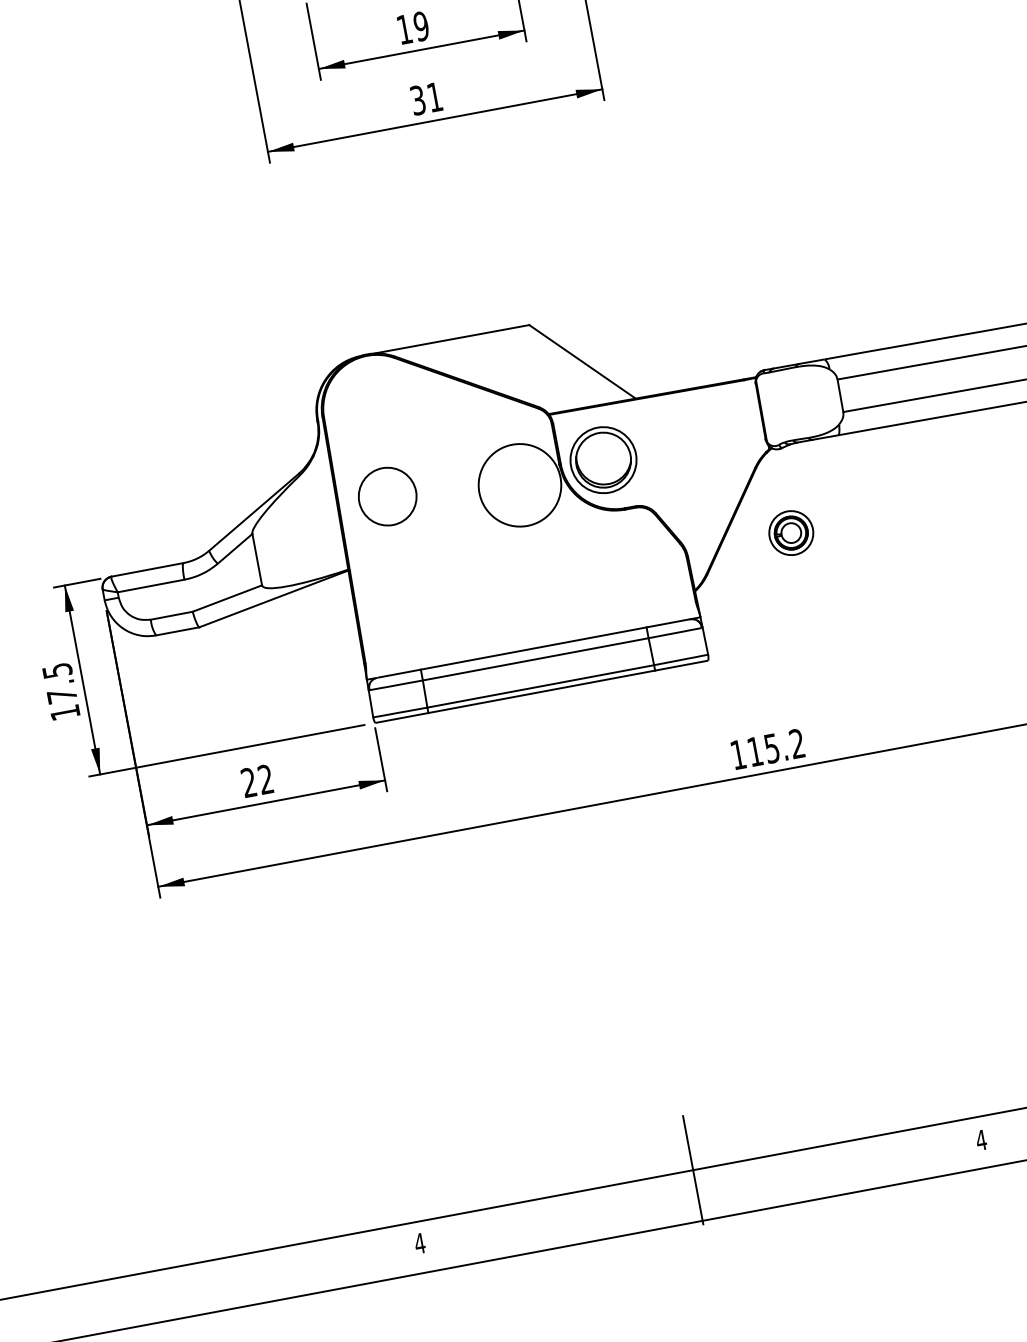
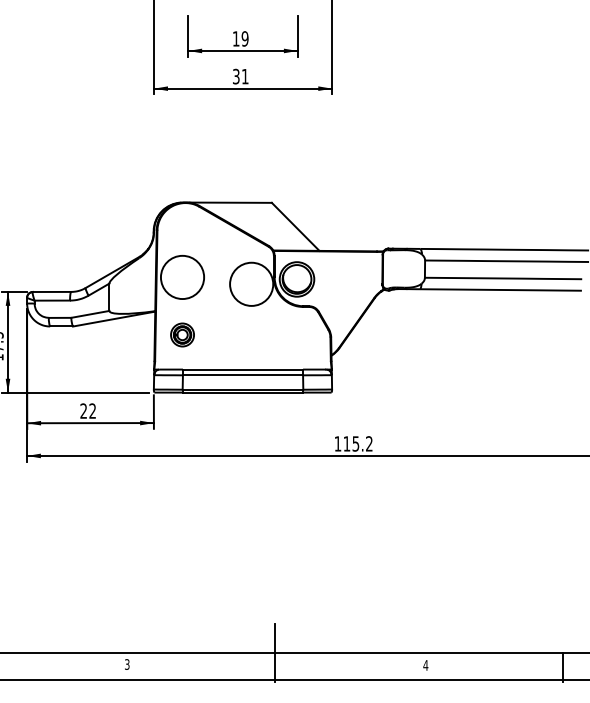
circle: (387, 496) -> (182, 277), size x1.43
part: (791, 532) -> (182, 334), moved
text: (418, 1243) -> (126, 664), 4 -> 3

